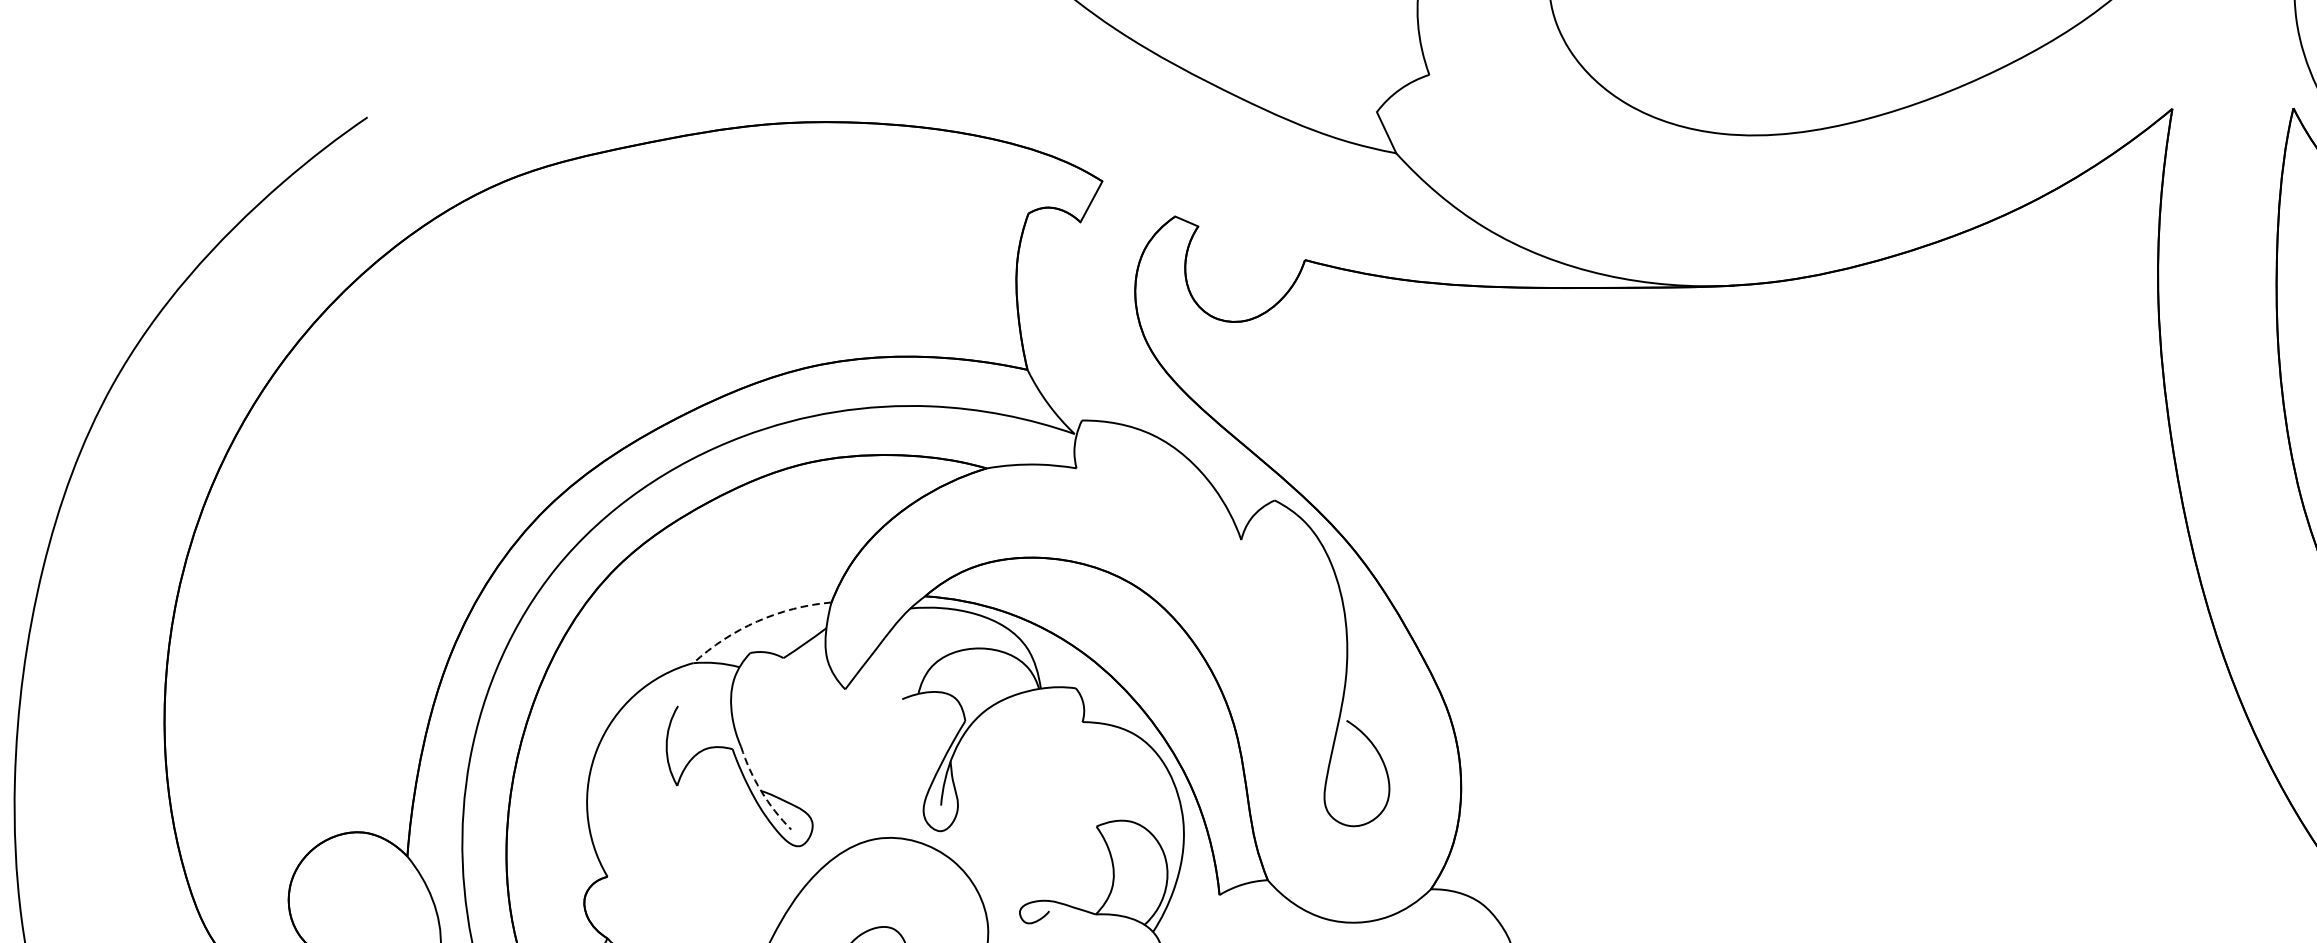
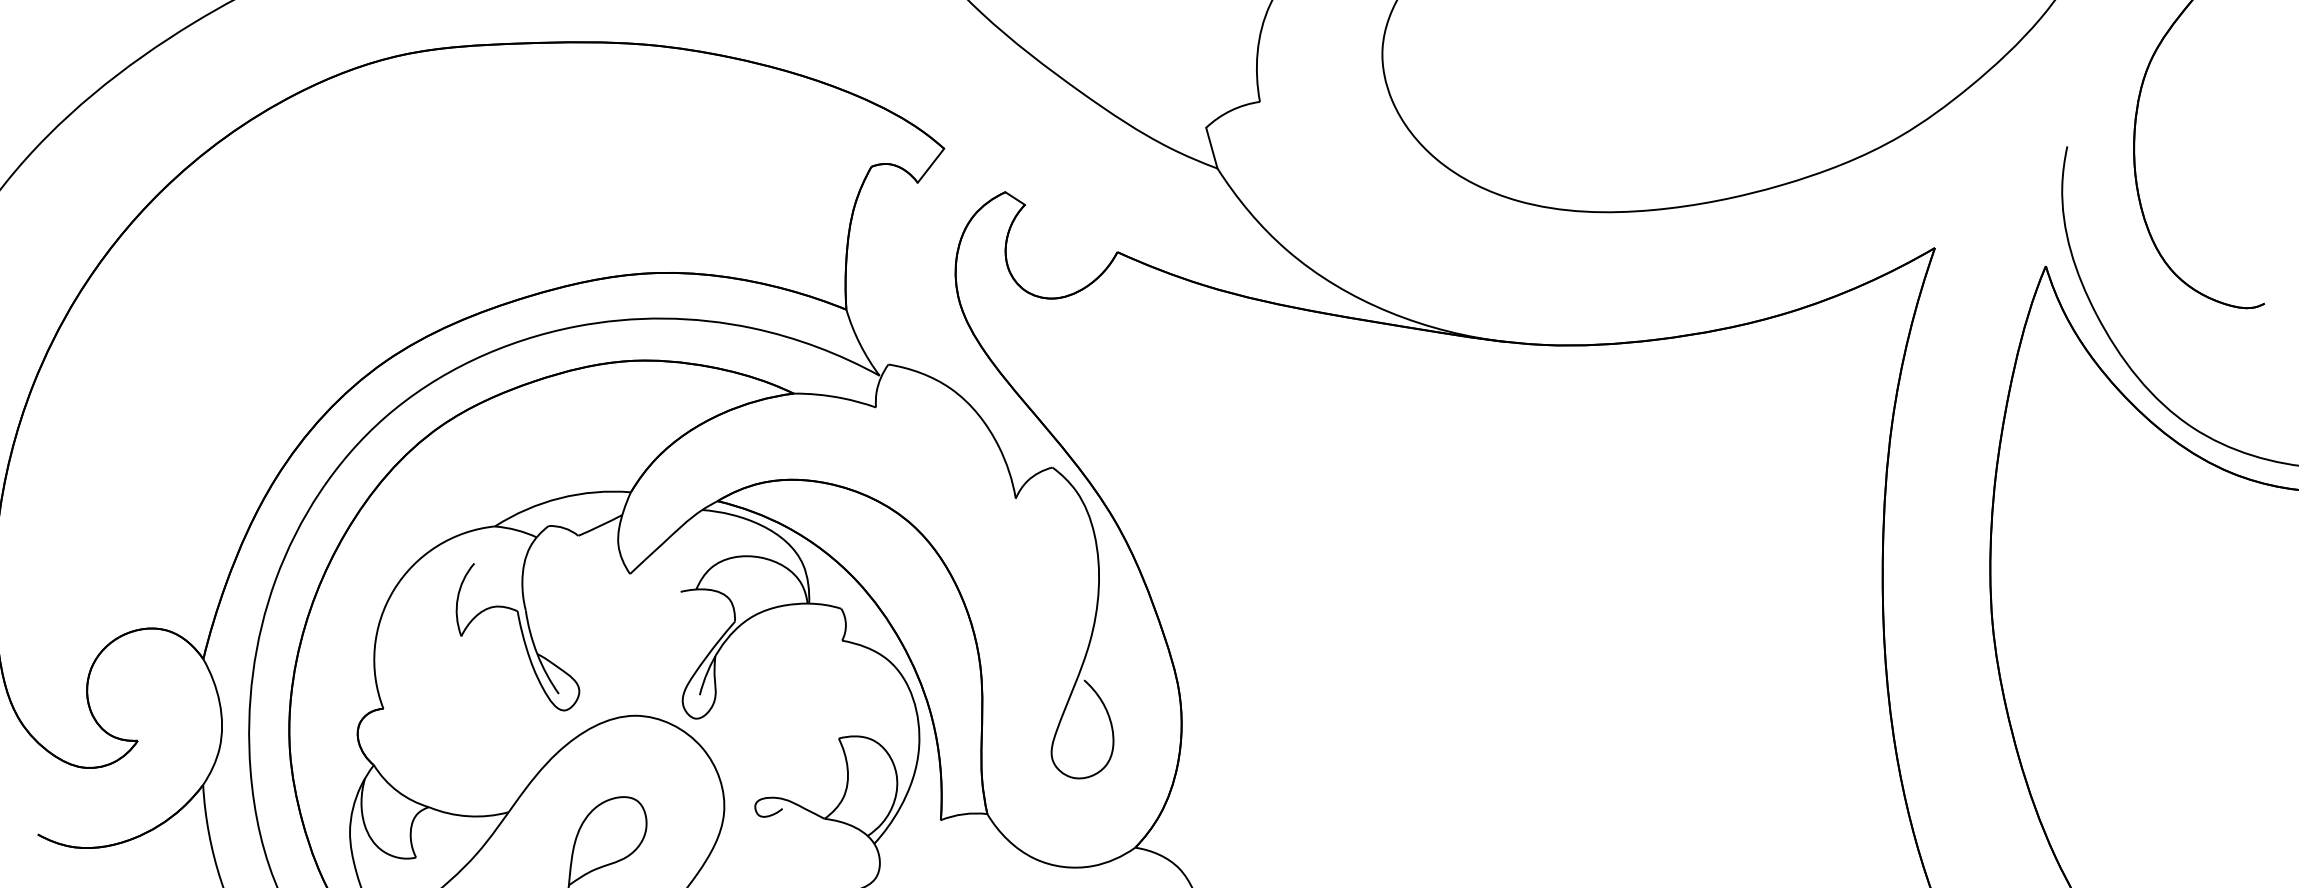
arc: (757, 621) -> (560, 498), dashed -> solid
arc: (761, 791) -> (537, 654), dashed -> solid

